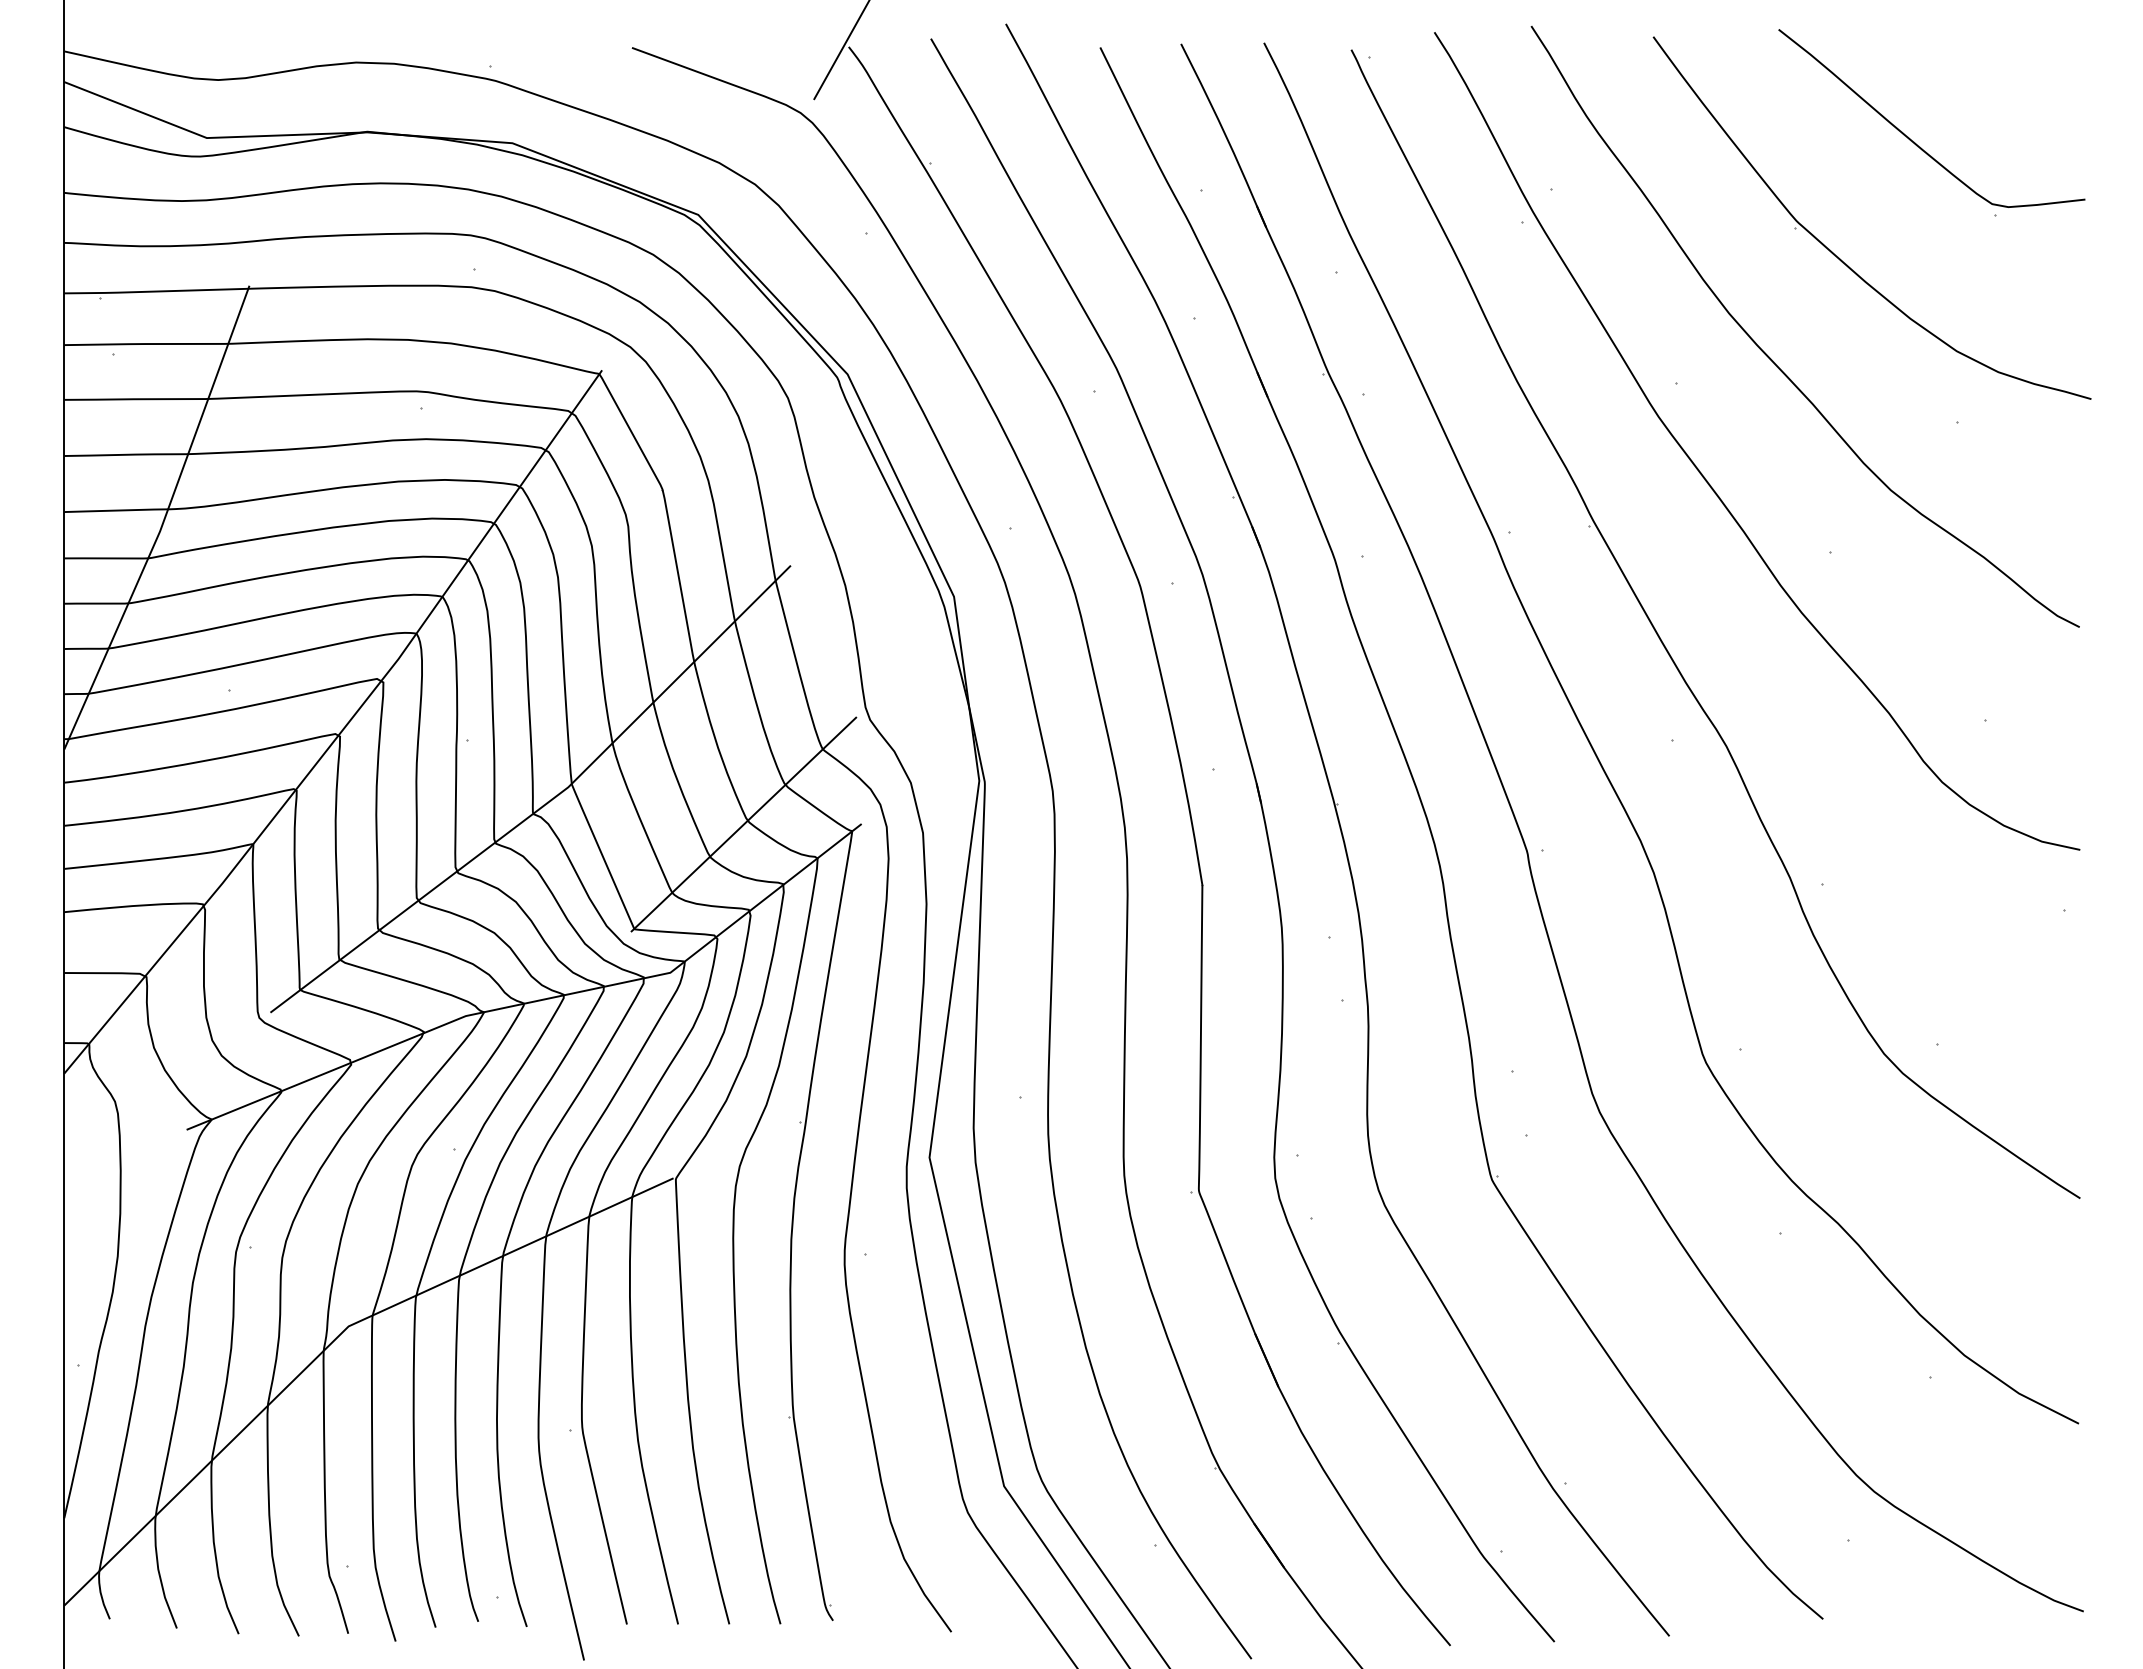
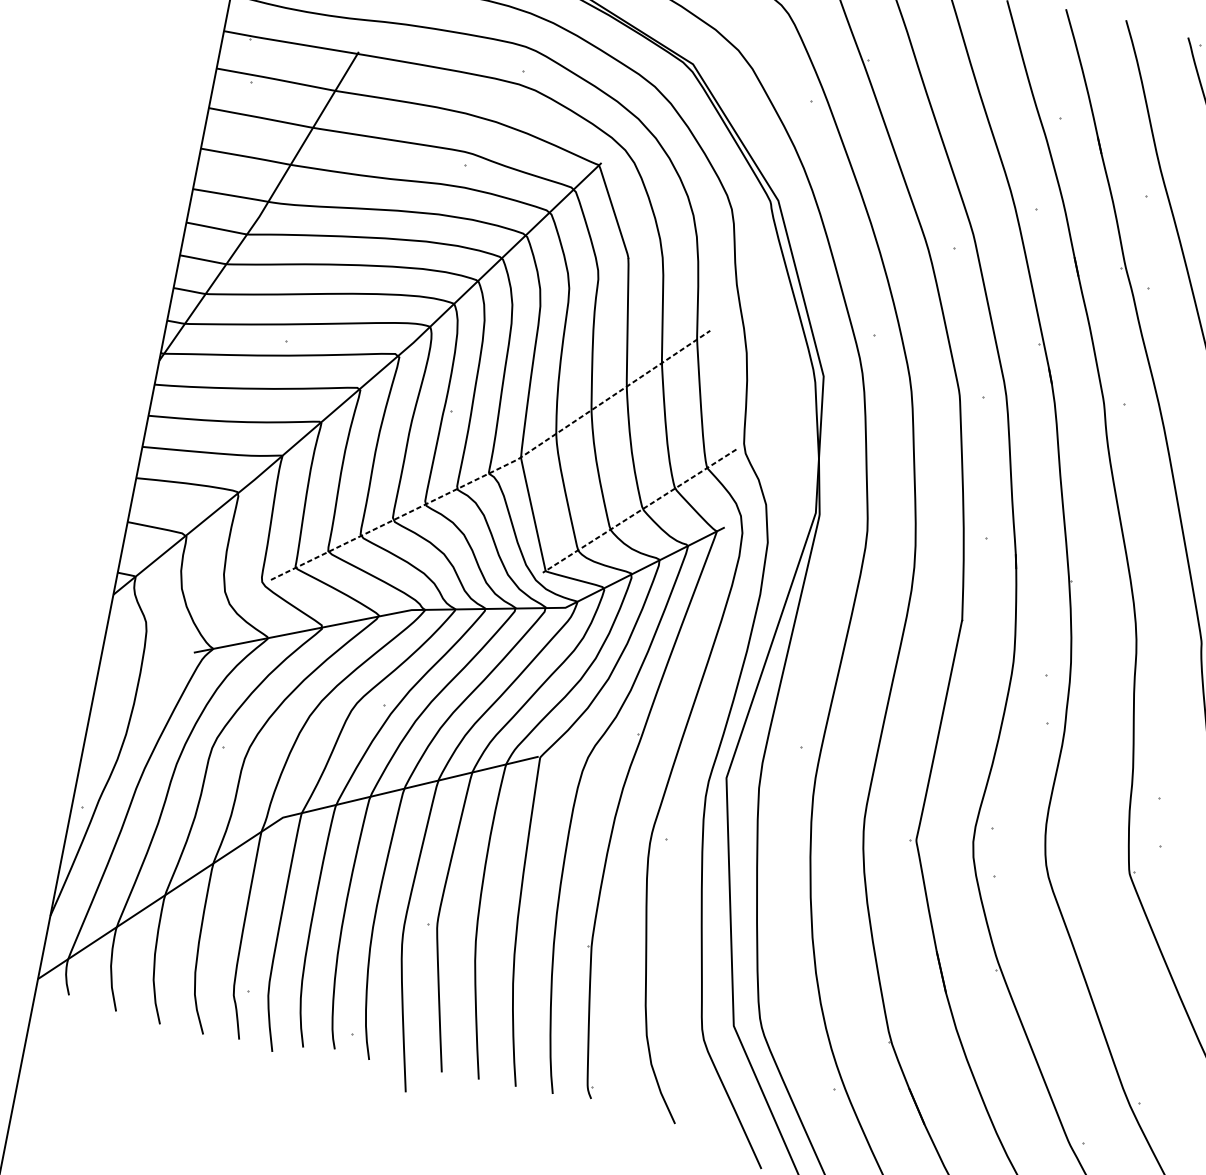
line: (545, 804) -> (499, 468), solid -> dashed
line: (743, 824) -> (639, 511), solid -> dashed

